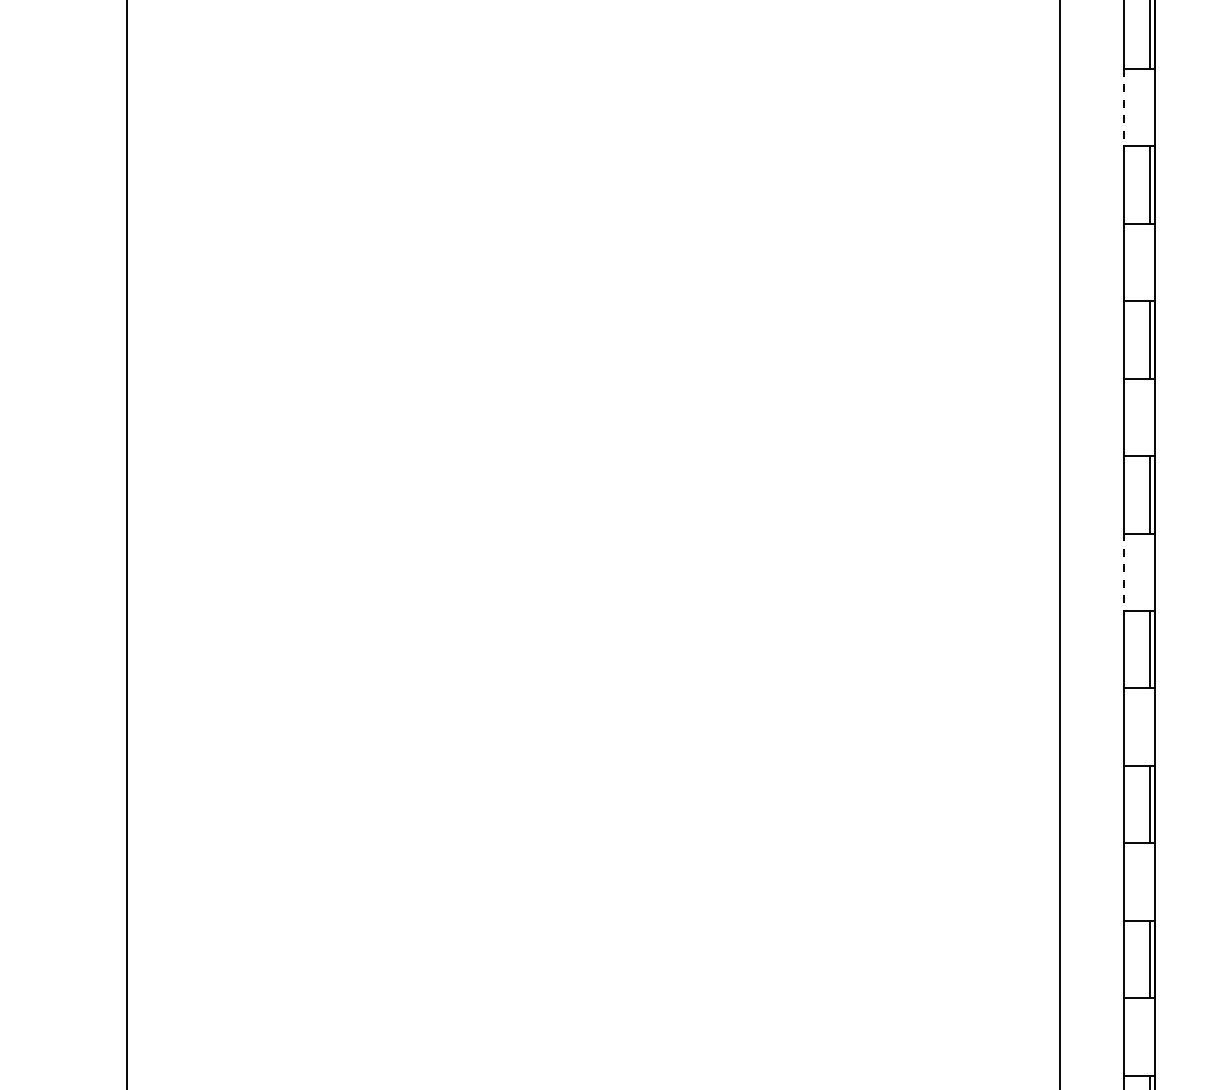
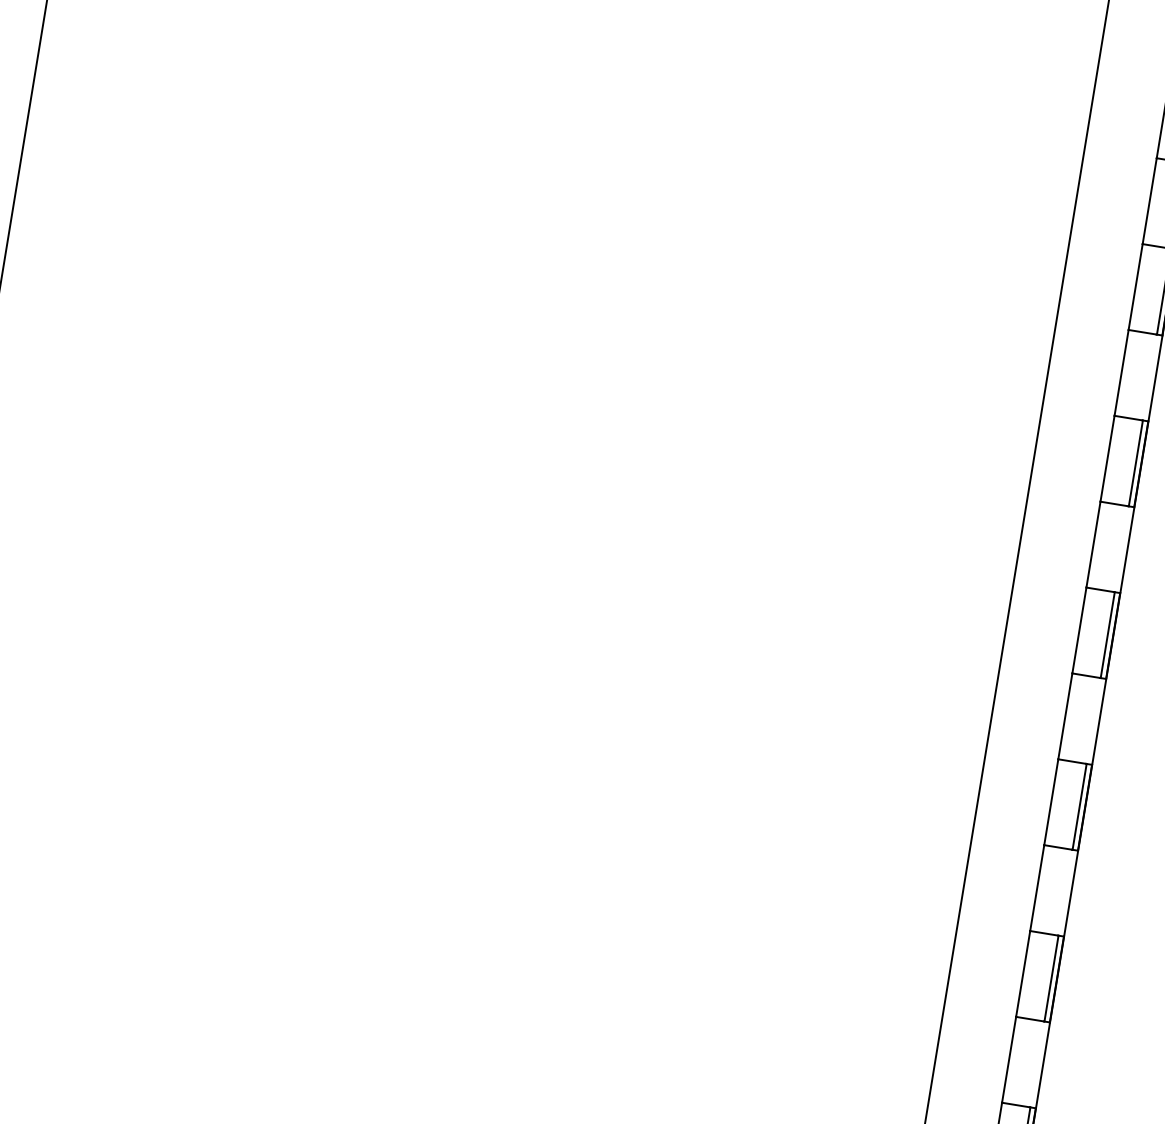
line: (1124, 107) -> (1149, 201), dashed -> solid
line: (1124, 572) -> (1065, 716), dashed -> solid

